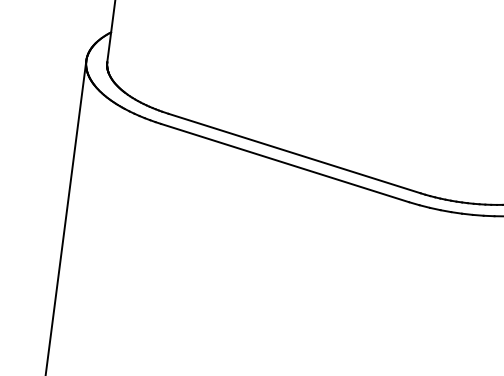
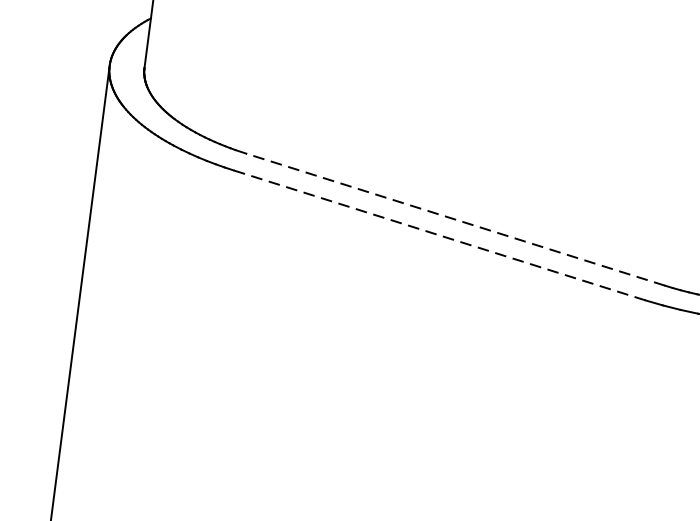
line: (294, 153) -> (455, 219), solid -> dashed
line: (284, 162) -> (438, 234), solid -> dashed

